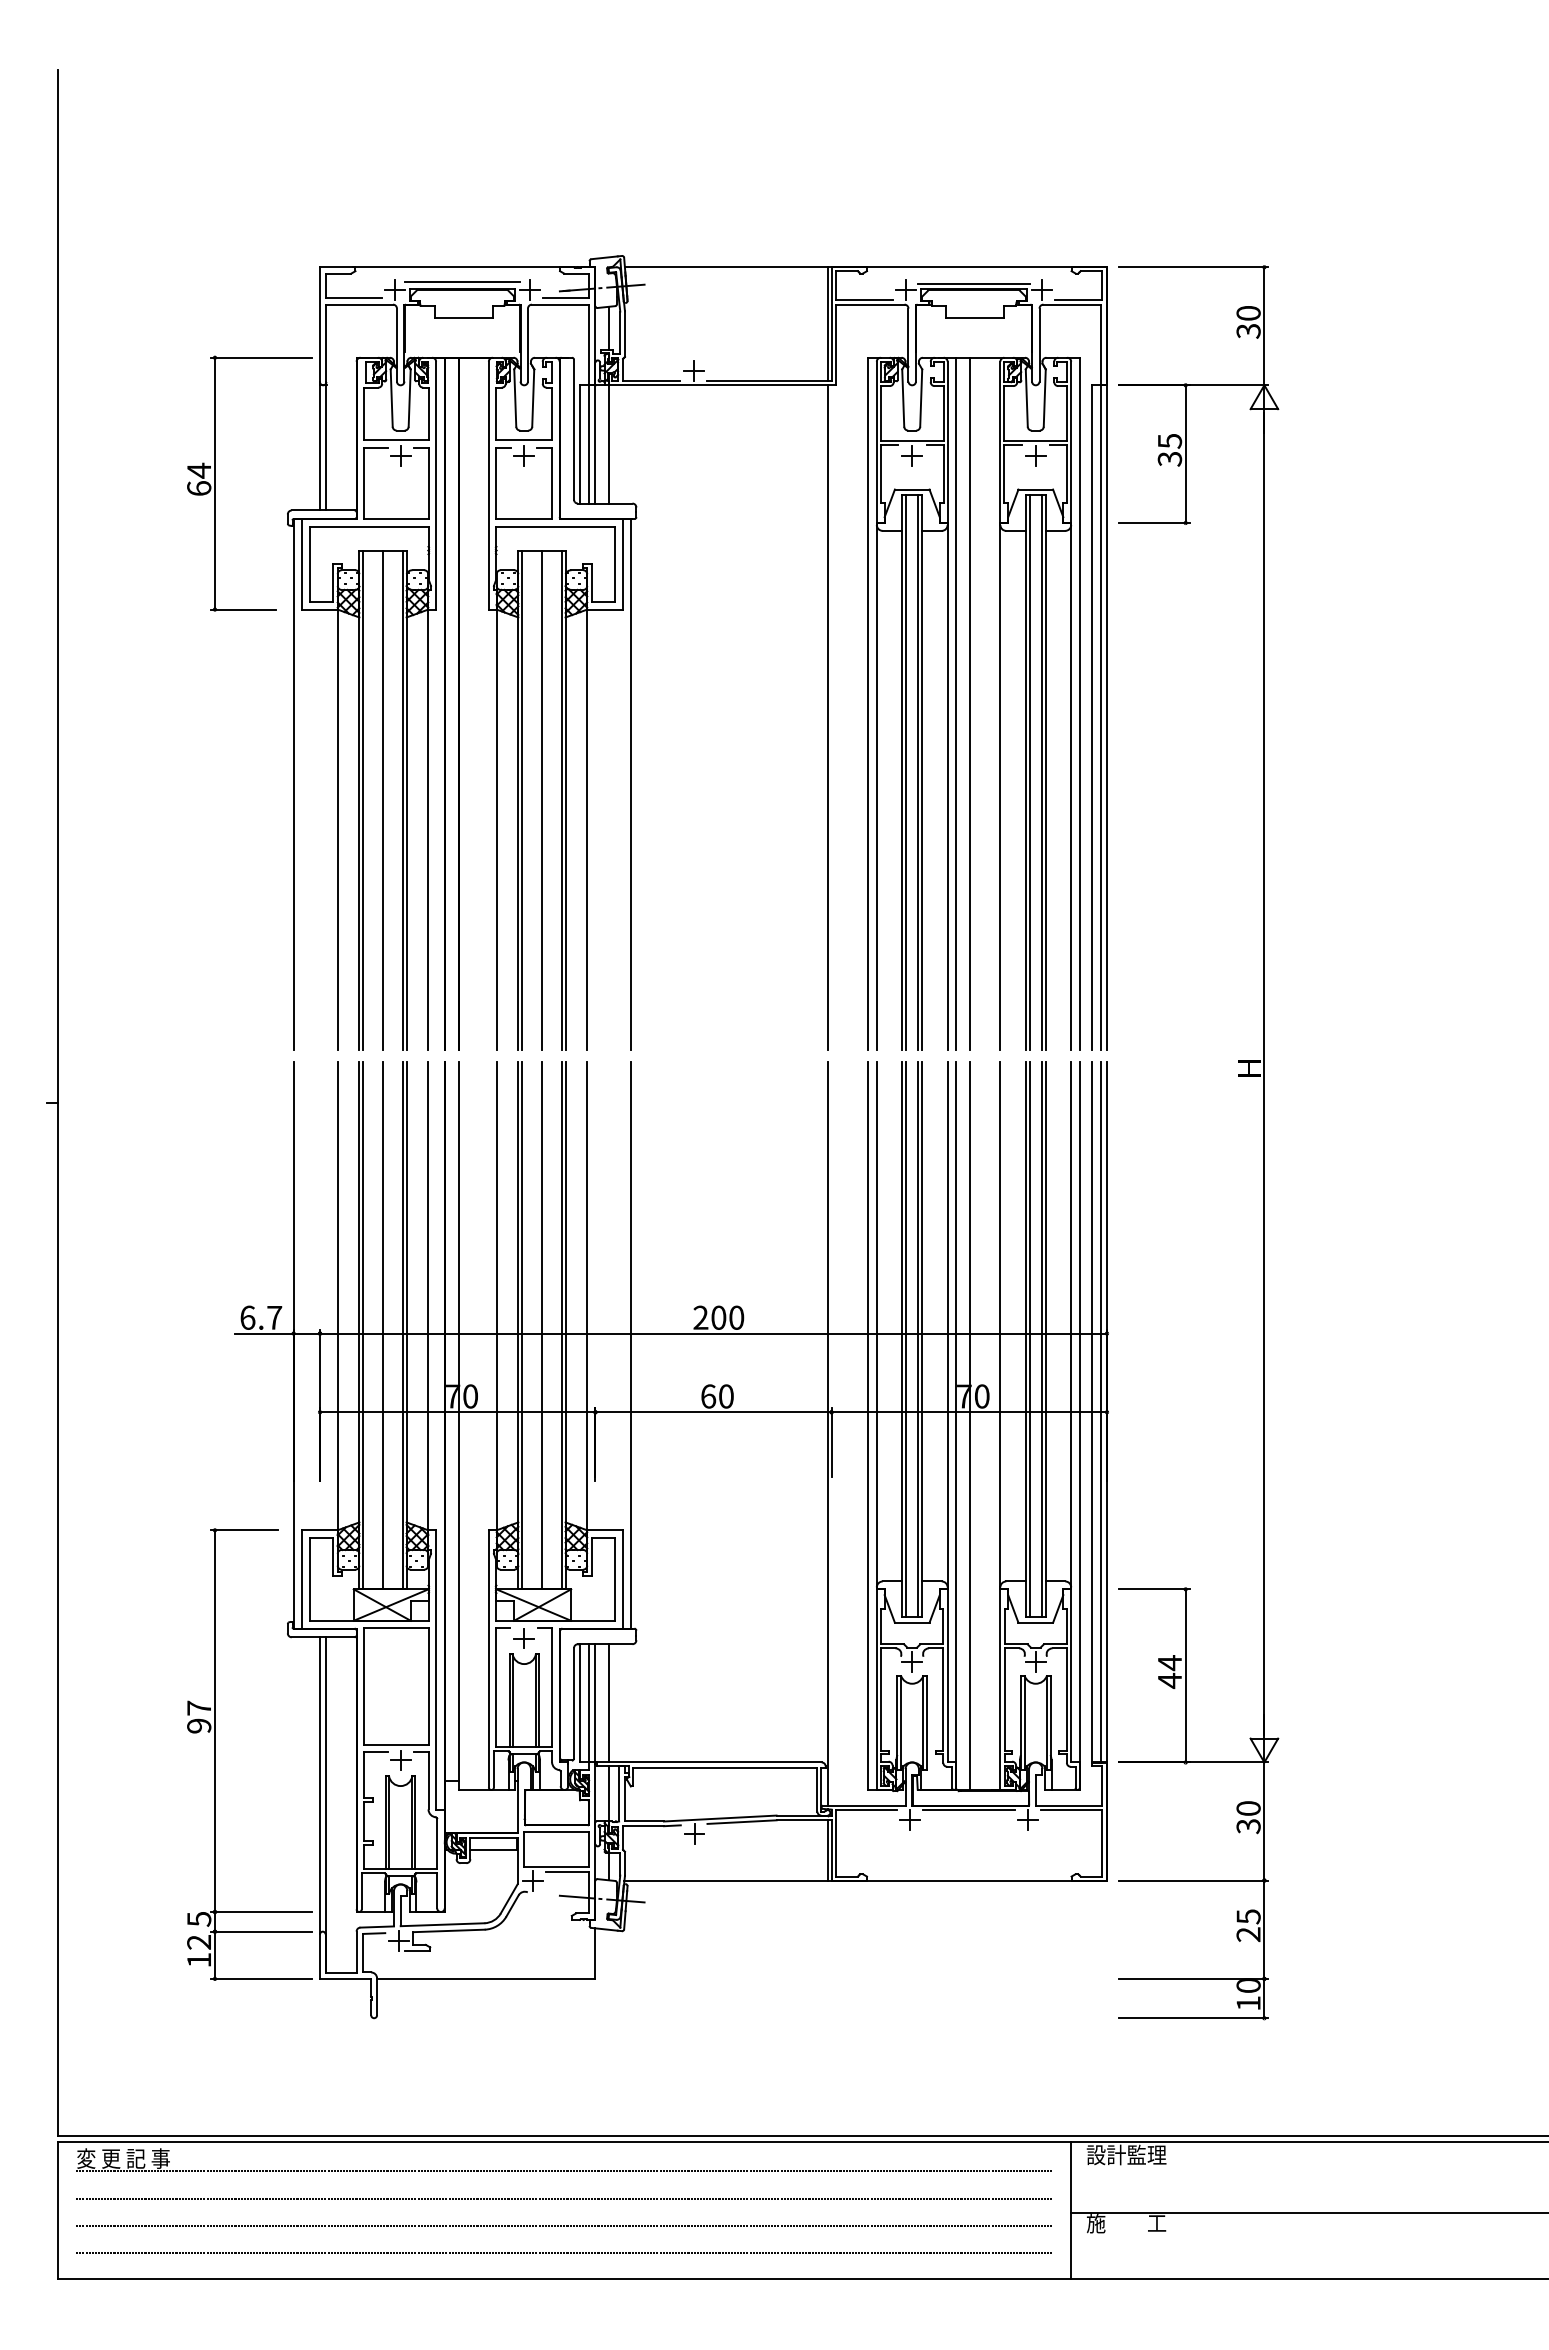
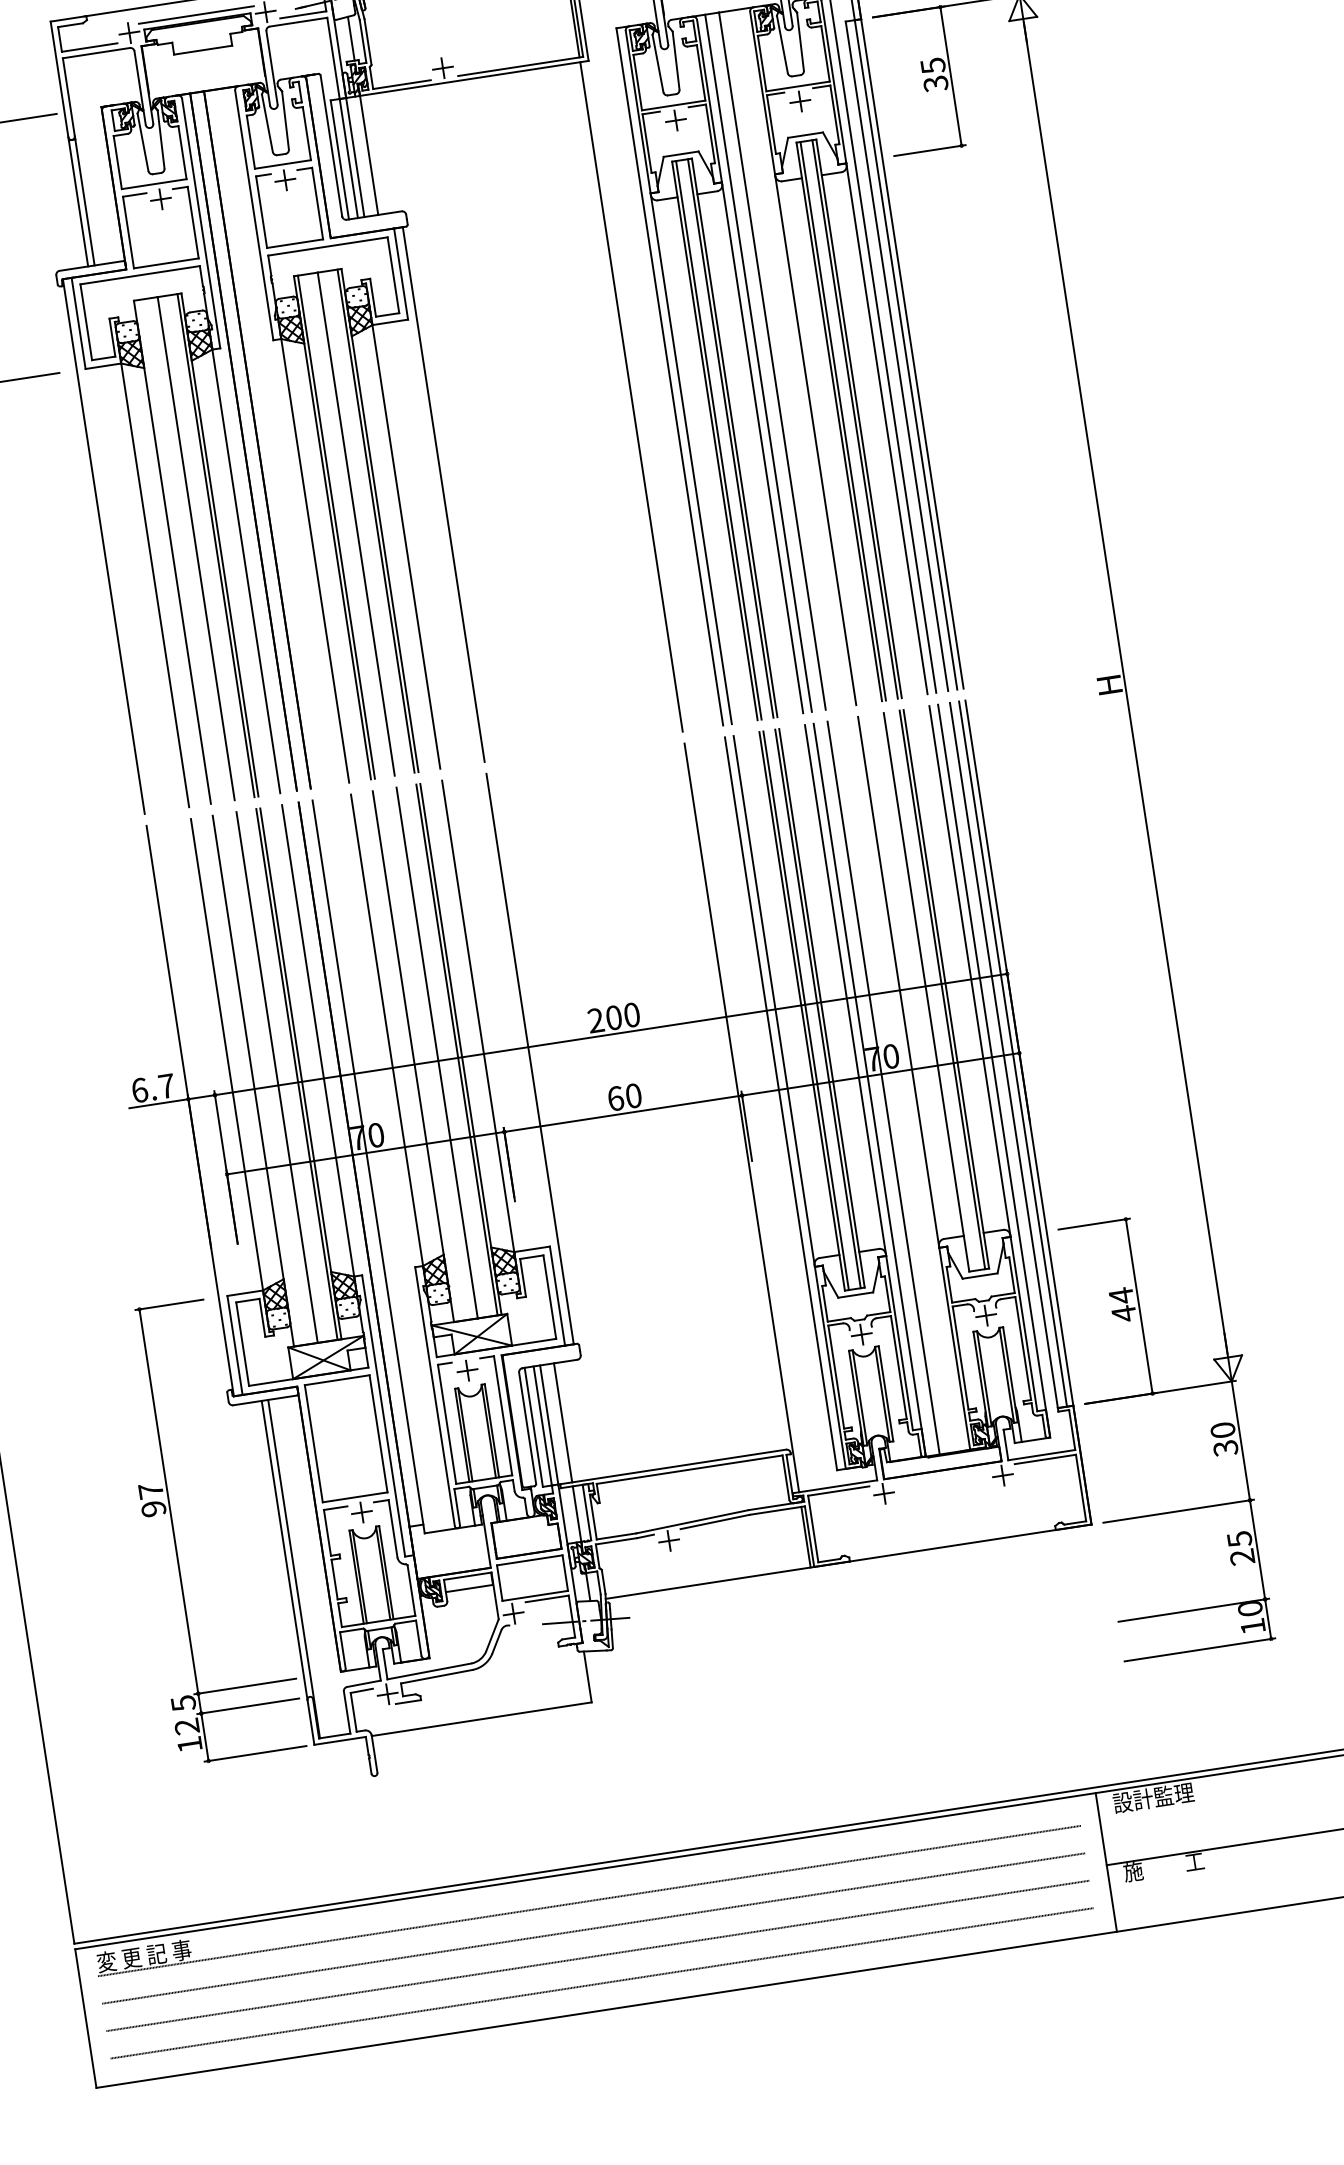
line: (363, 800) -> (176, 551), removed
line: (363, 1325) -> (257, 1080), removed
line: (522, 1325) -> (417, 1055), removed
line: (1029, 1339) -> (930, 991), removed
line: (969, 1810) -> (942, 1475), removed

